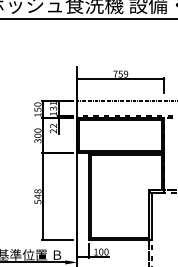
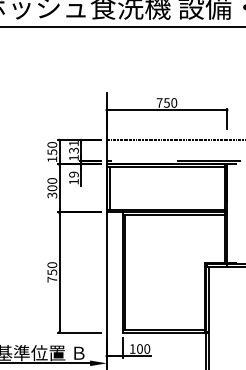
text: (126, 73) -> (174, 102), 759 -> 750
text: (53, 128) -> (73, 177), 22 -> 19
text: (38, 196) -> (52, 272), 548 -> 750

